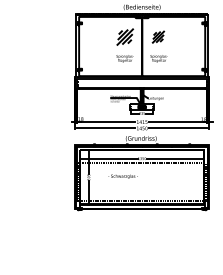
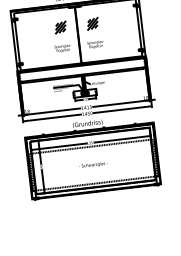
part: (124, 36) -> (60, 27), size x0.71
text: (122, 176) -> (92, 165), moved

